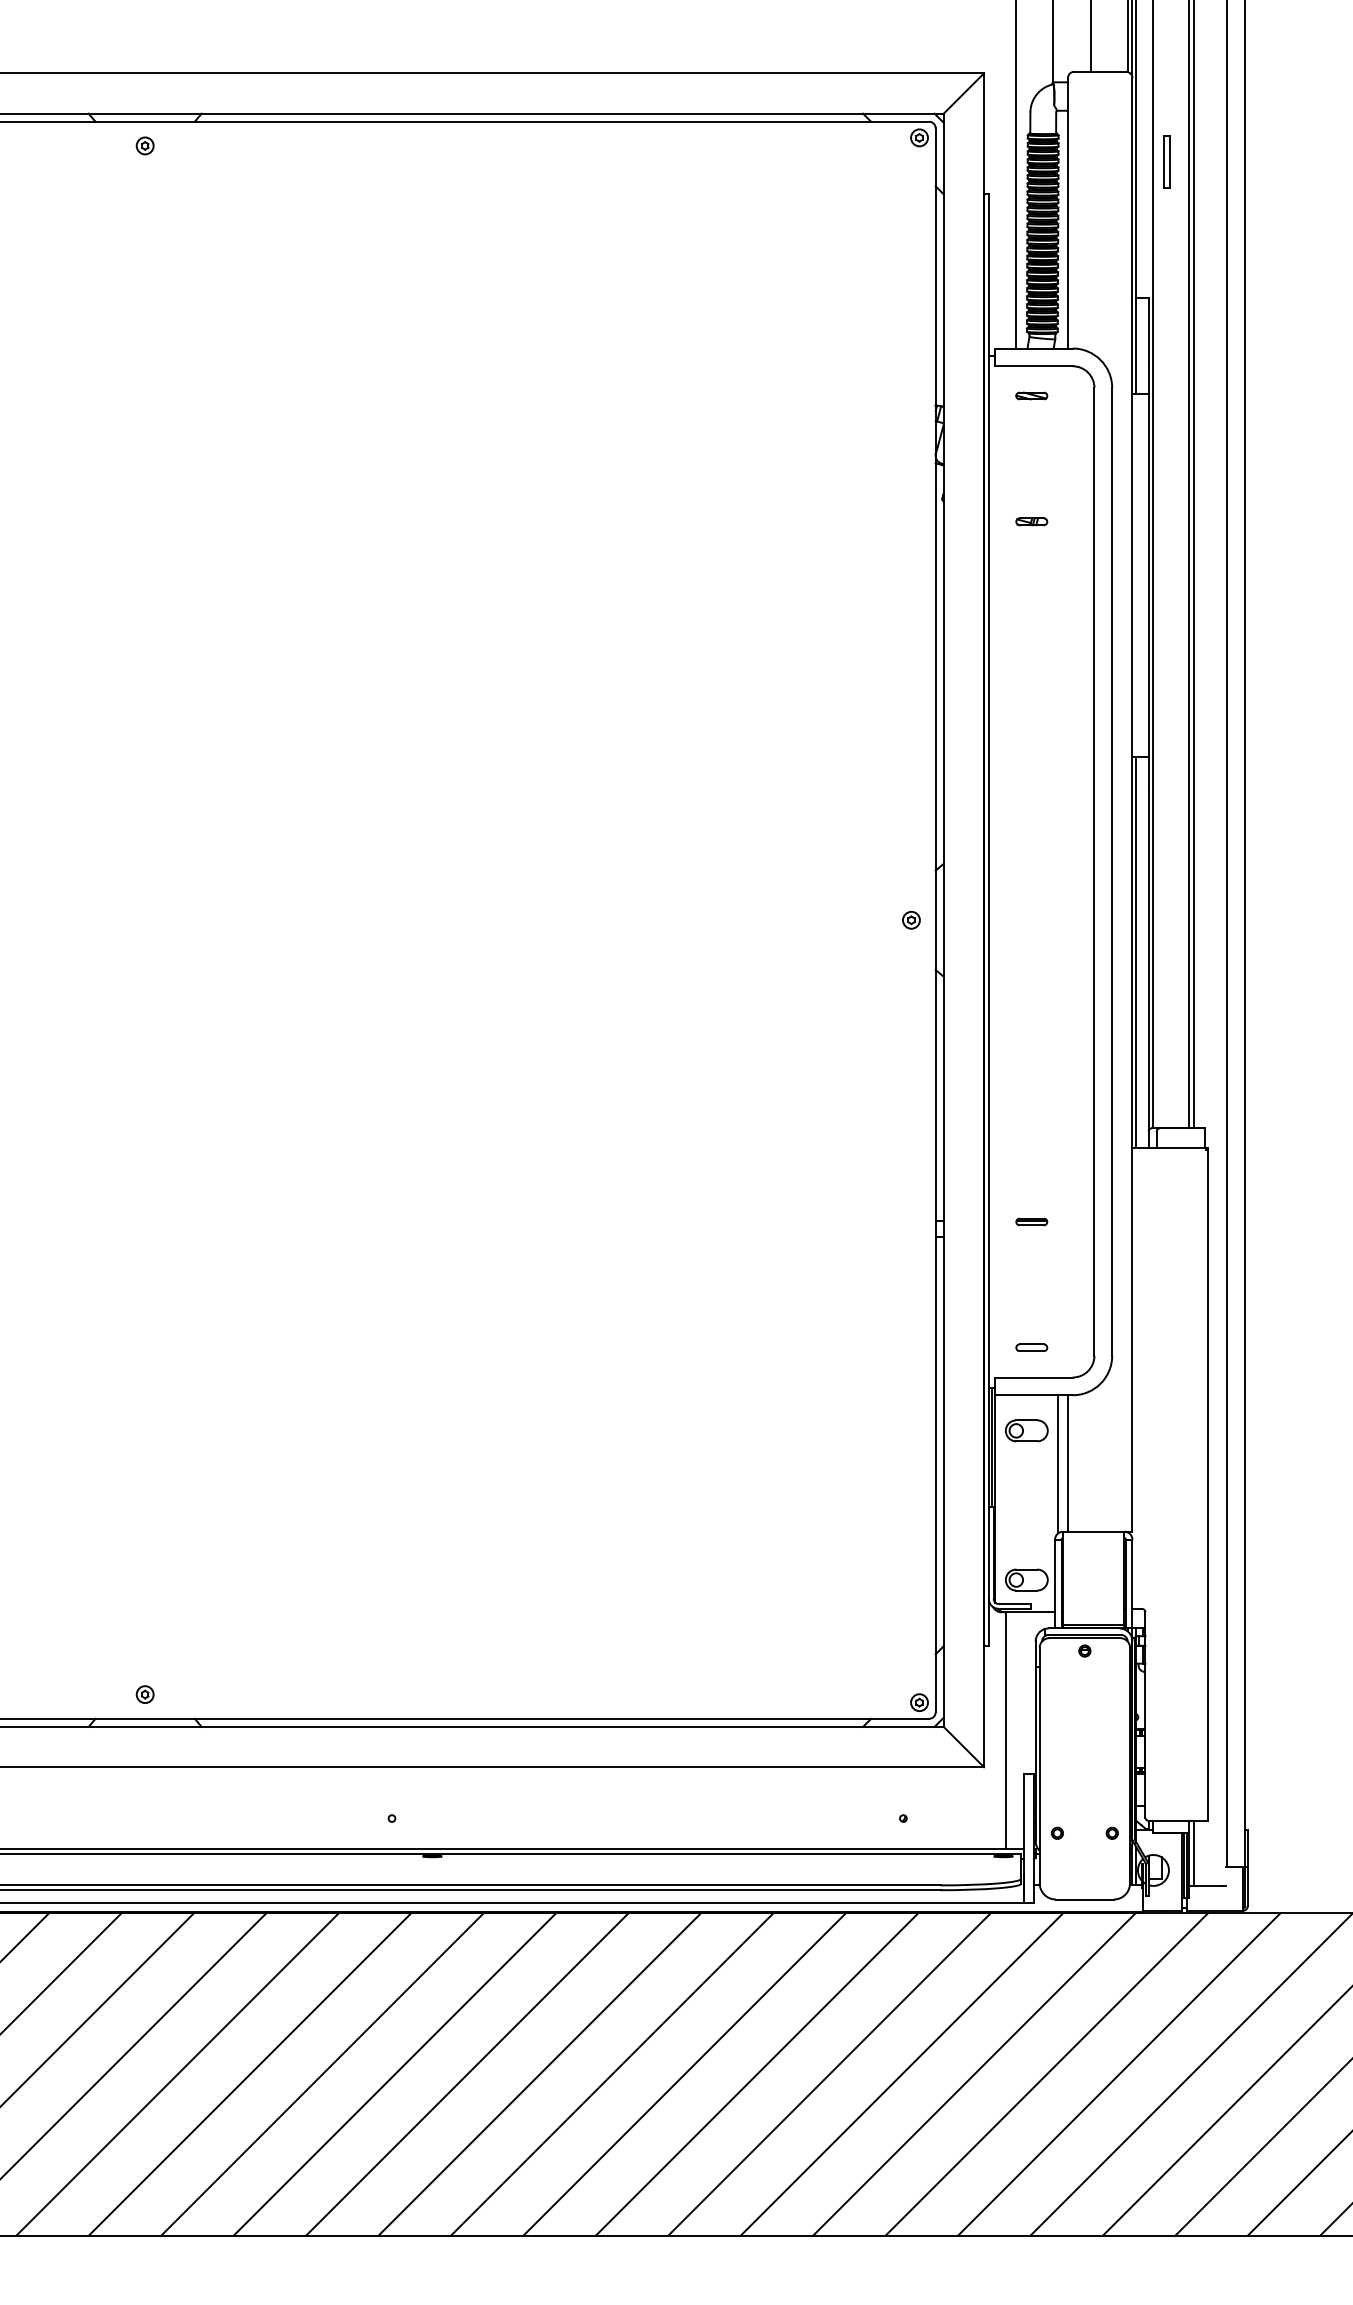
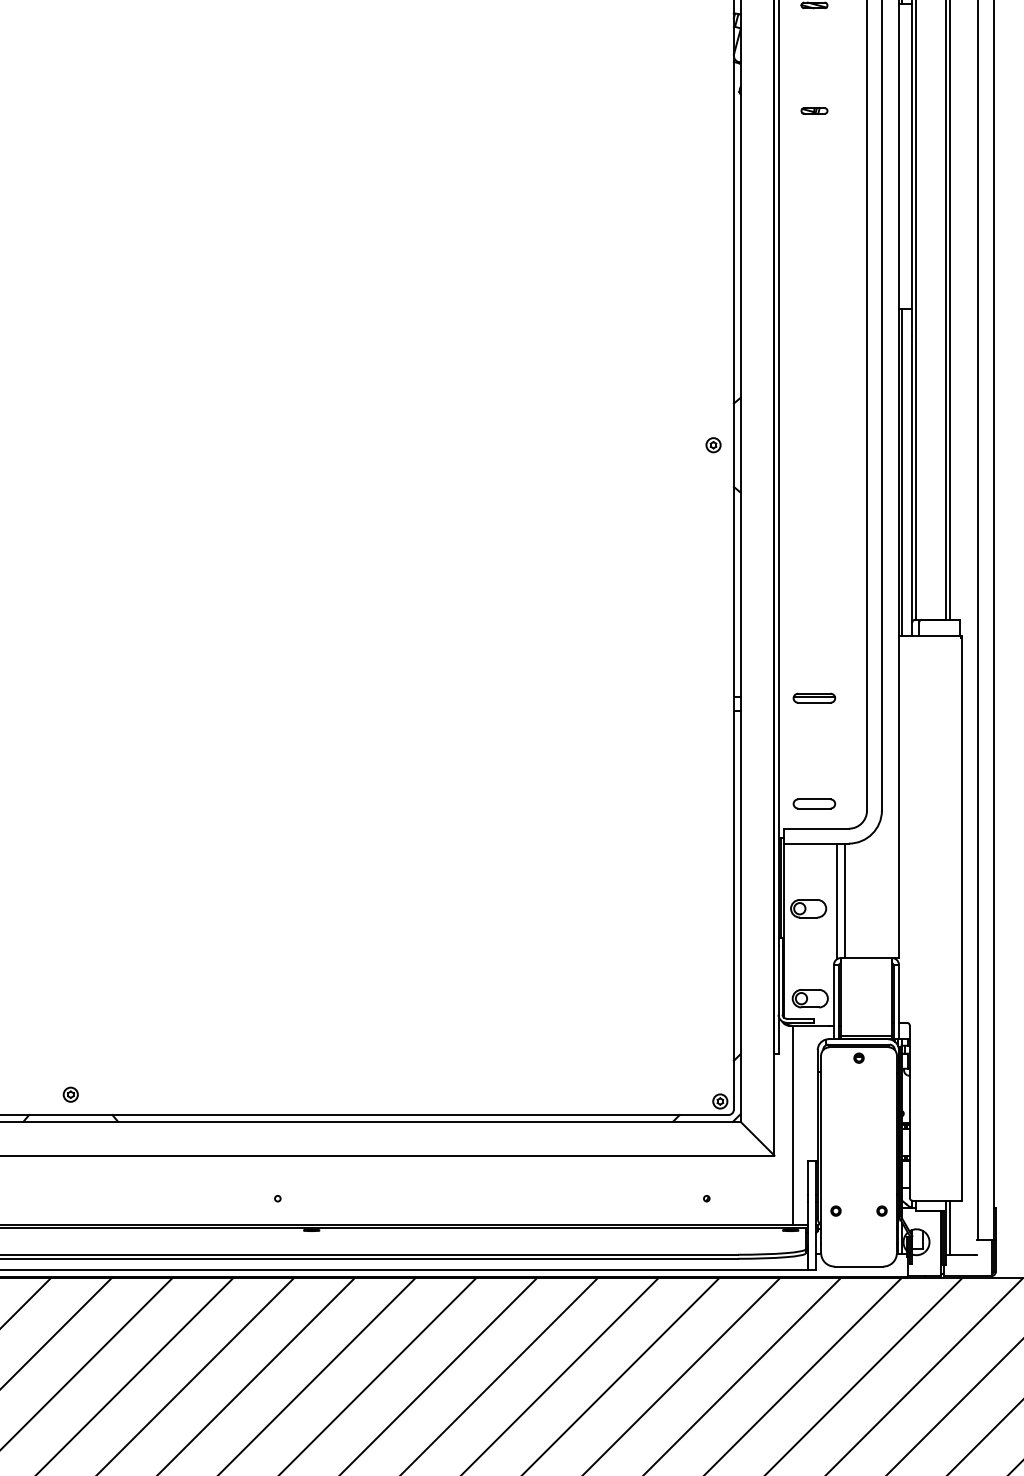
part: (1031, 1221) -> (814, 697), size x1.6
part: (1031, 1347) -> (814, 803), size x1.6
part: (1026, 1430) -> (808, 908), moved

